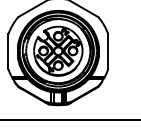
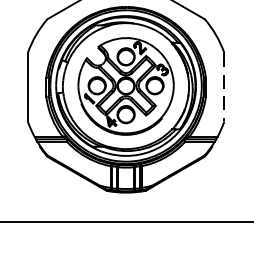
line: (108, 52) -> (224, 88), solid -> dashed

